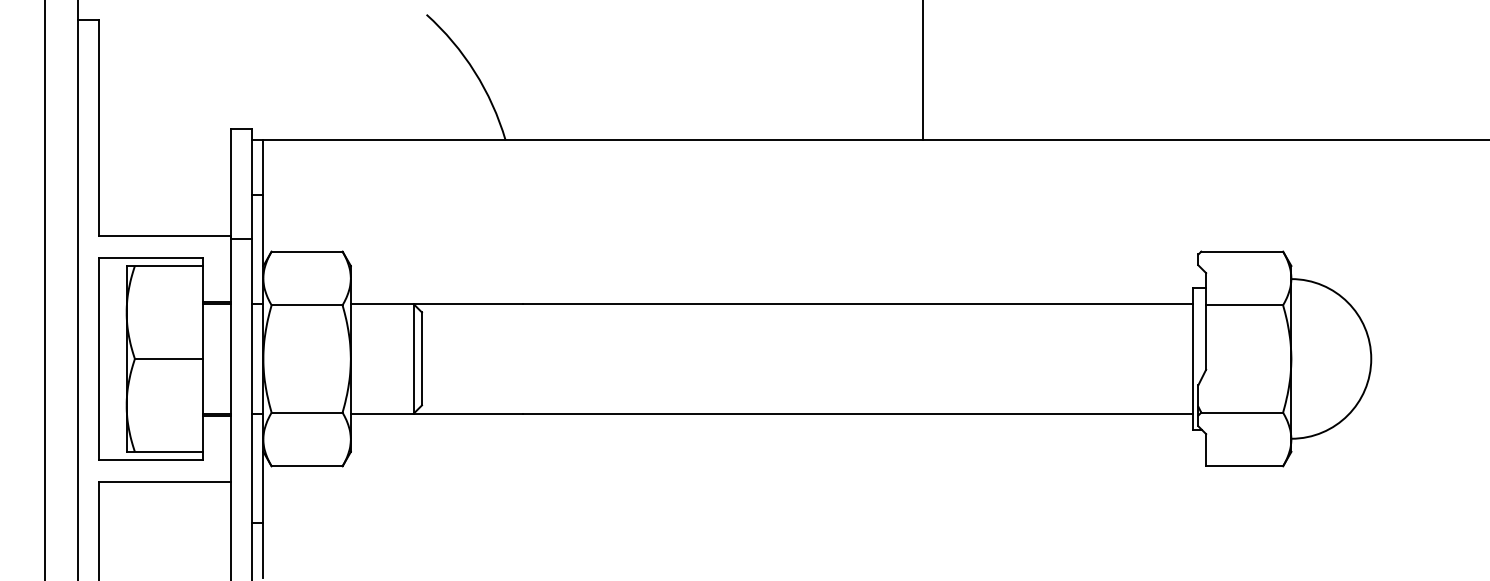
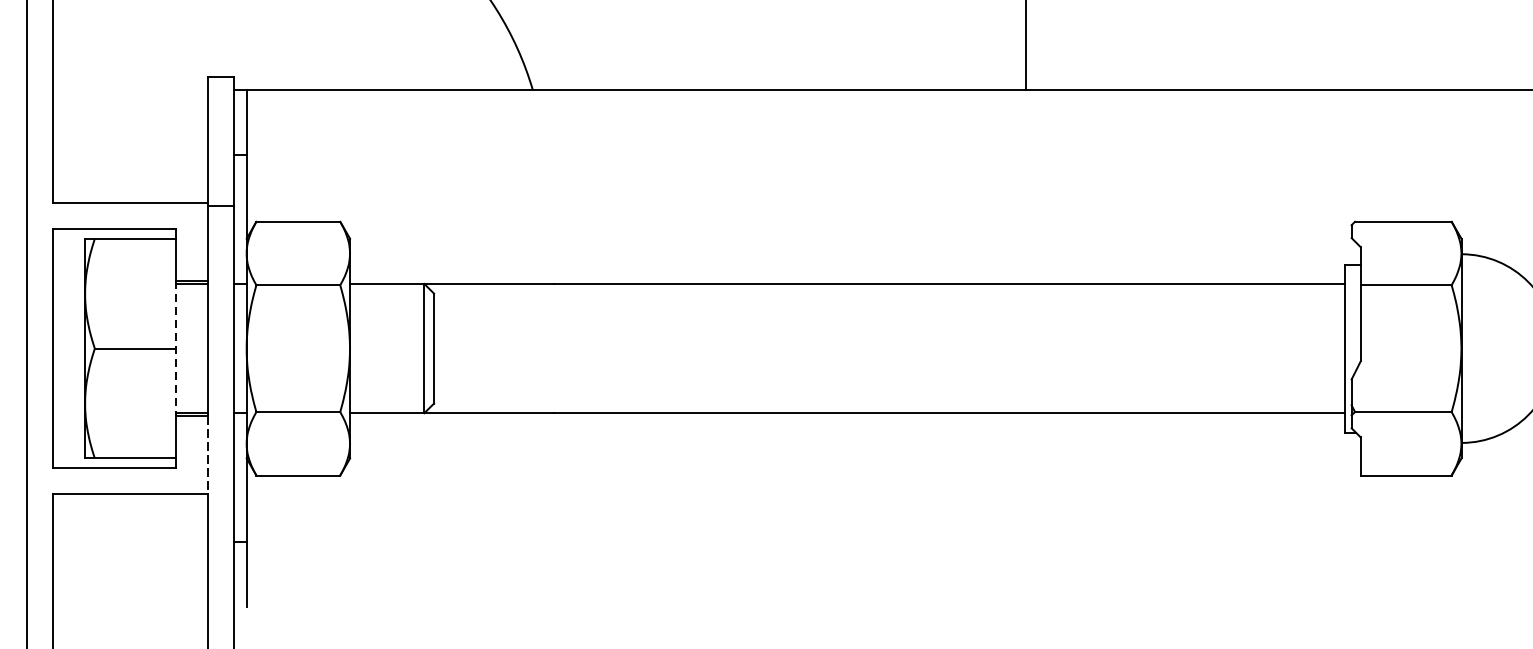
line: (203, 359) -> (175, 349), solid -> dashed
line: (230, 449) -> (207, 455), solid -> dashed

